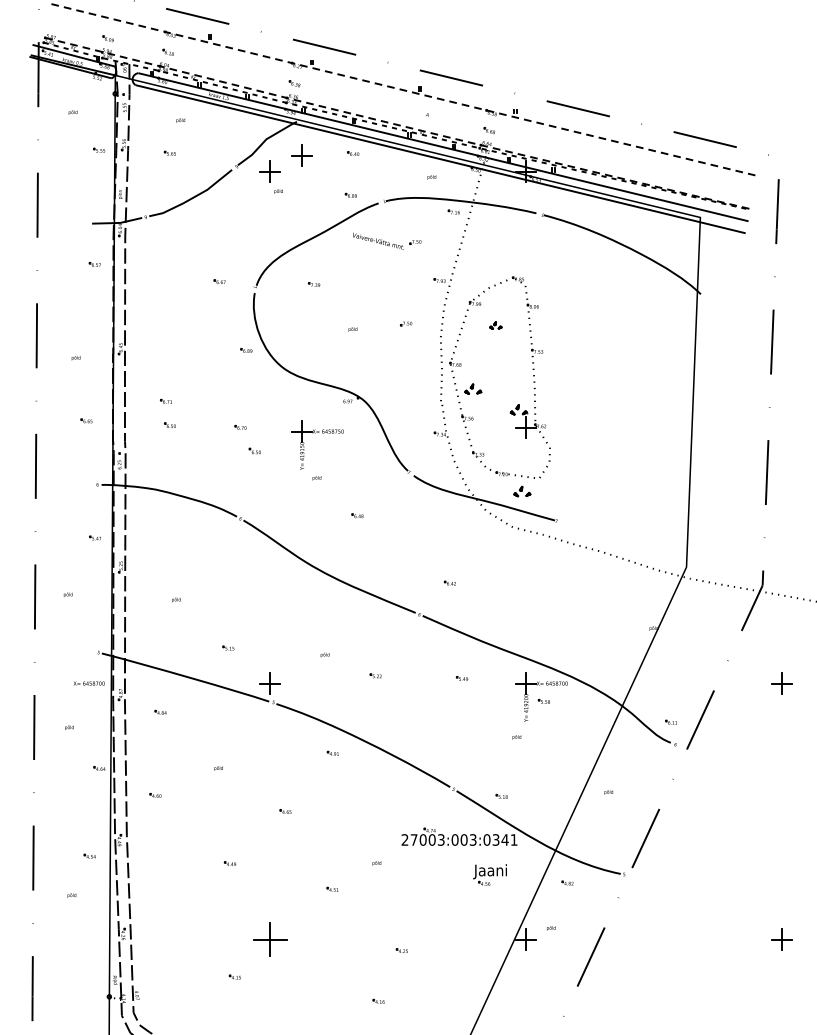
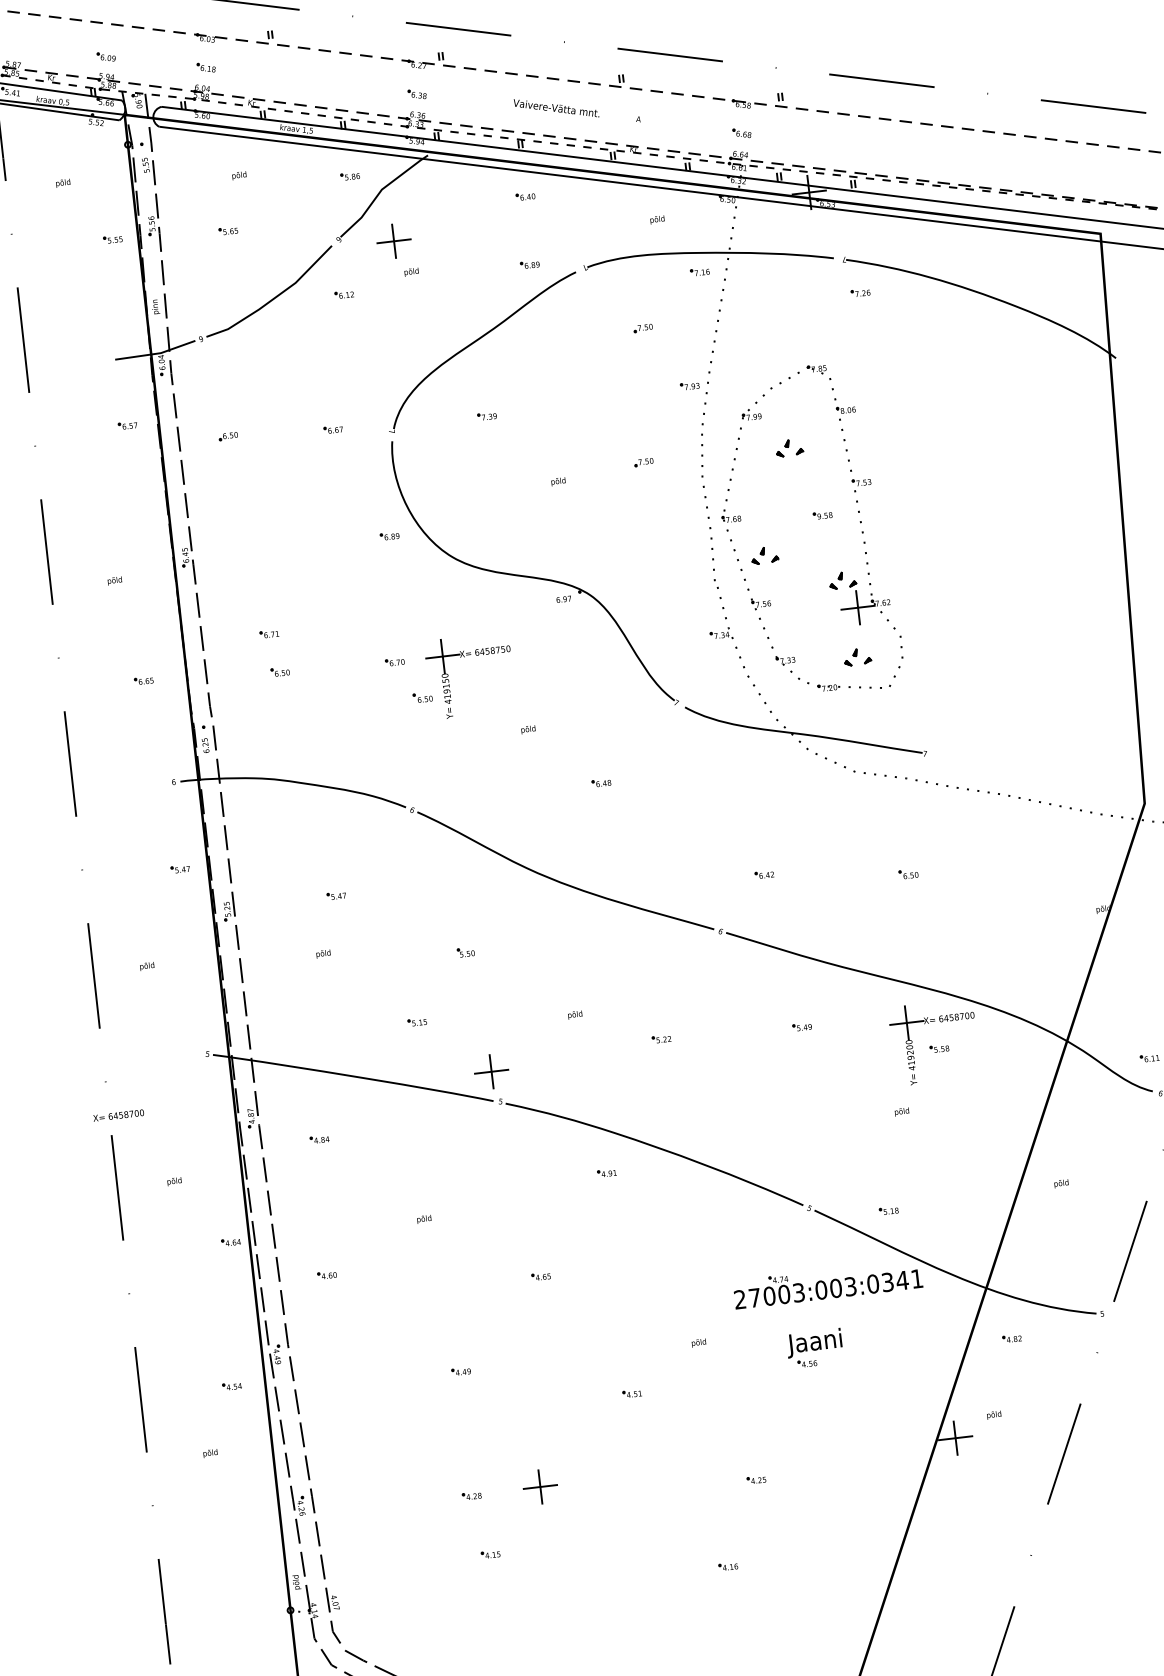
part: (247, 128) -> (349, 175), added
part: (301, 155) -> (441, 209), removed
part: (235, 199) -> (343, 293), added
part: (549, 235) -> (859, 291), added
text: (378, 240) -> (556, 107), moved
part: (155, 278) -> (228, 436), added
part: (495, 325) -> (788, 448), size x1.43
part: (511, 368) -> (822, 514), added
part: (315, 433) -> (464, 657), moved
part: (522, 491) -> (857, 656), moved
part: (188, 564) -> (336, 894), added
part: (537, 592) -> (907, 873), added
part: (262, 608) -> (464, 951), added
text: (88, 683) -> (117, 1115), moved
part: (489, 874) -> (813, 1347), moved
part: (227, 939) -> (471, 1494), added
part: (269, 939) -> (539, 1486), size x0.62

